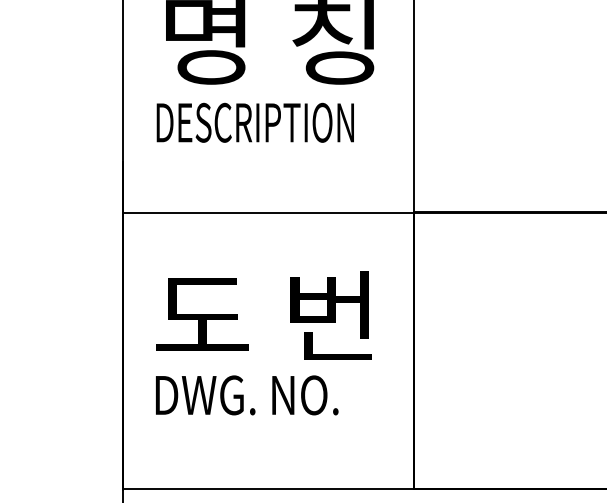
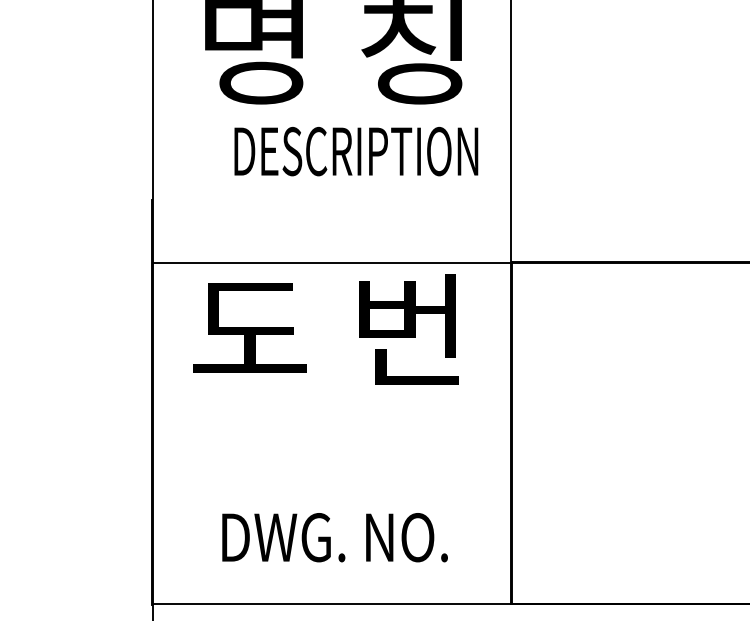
text: (254, 122) -> (355, 151), moved
text: (263, 315) -> (325, 329), moved
text: (247, 395) -> (335, 537), moved

